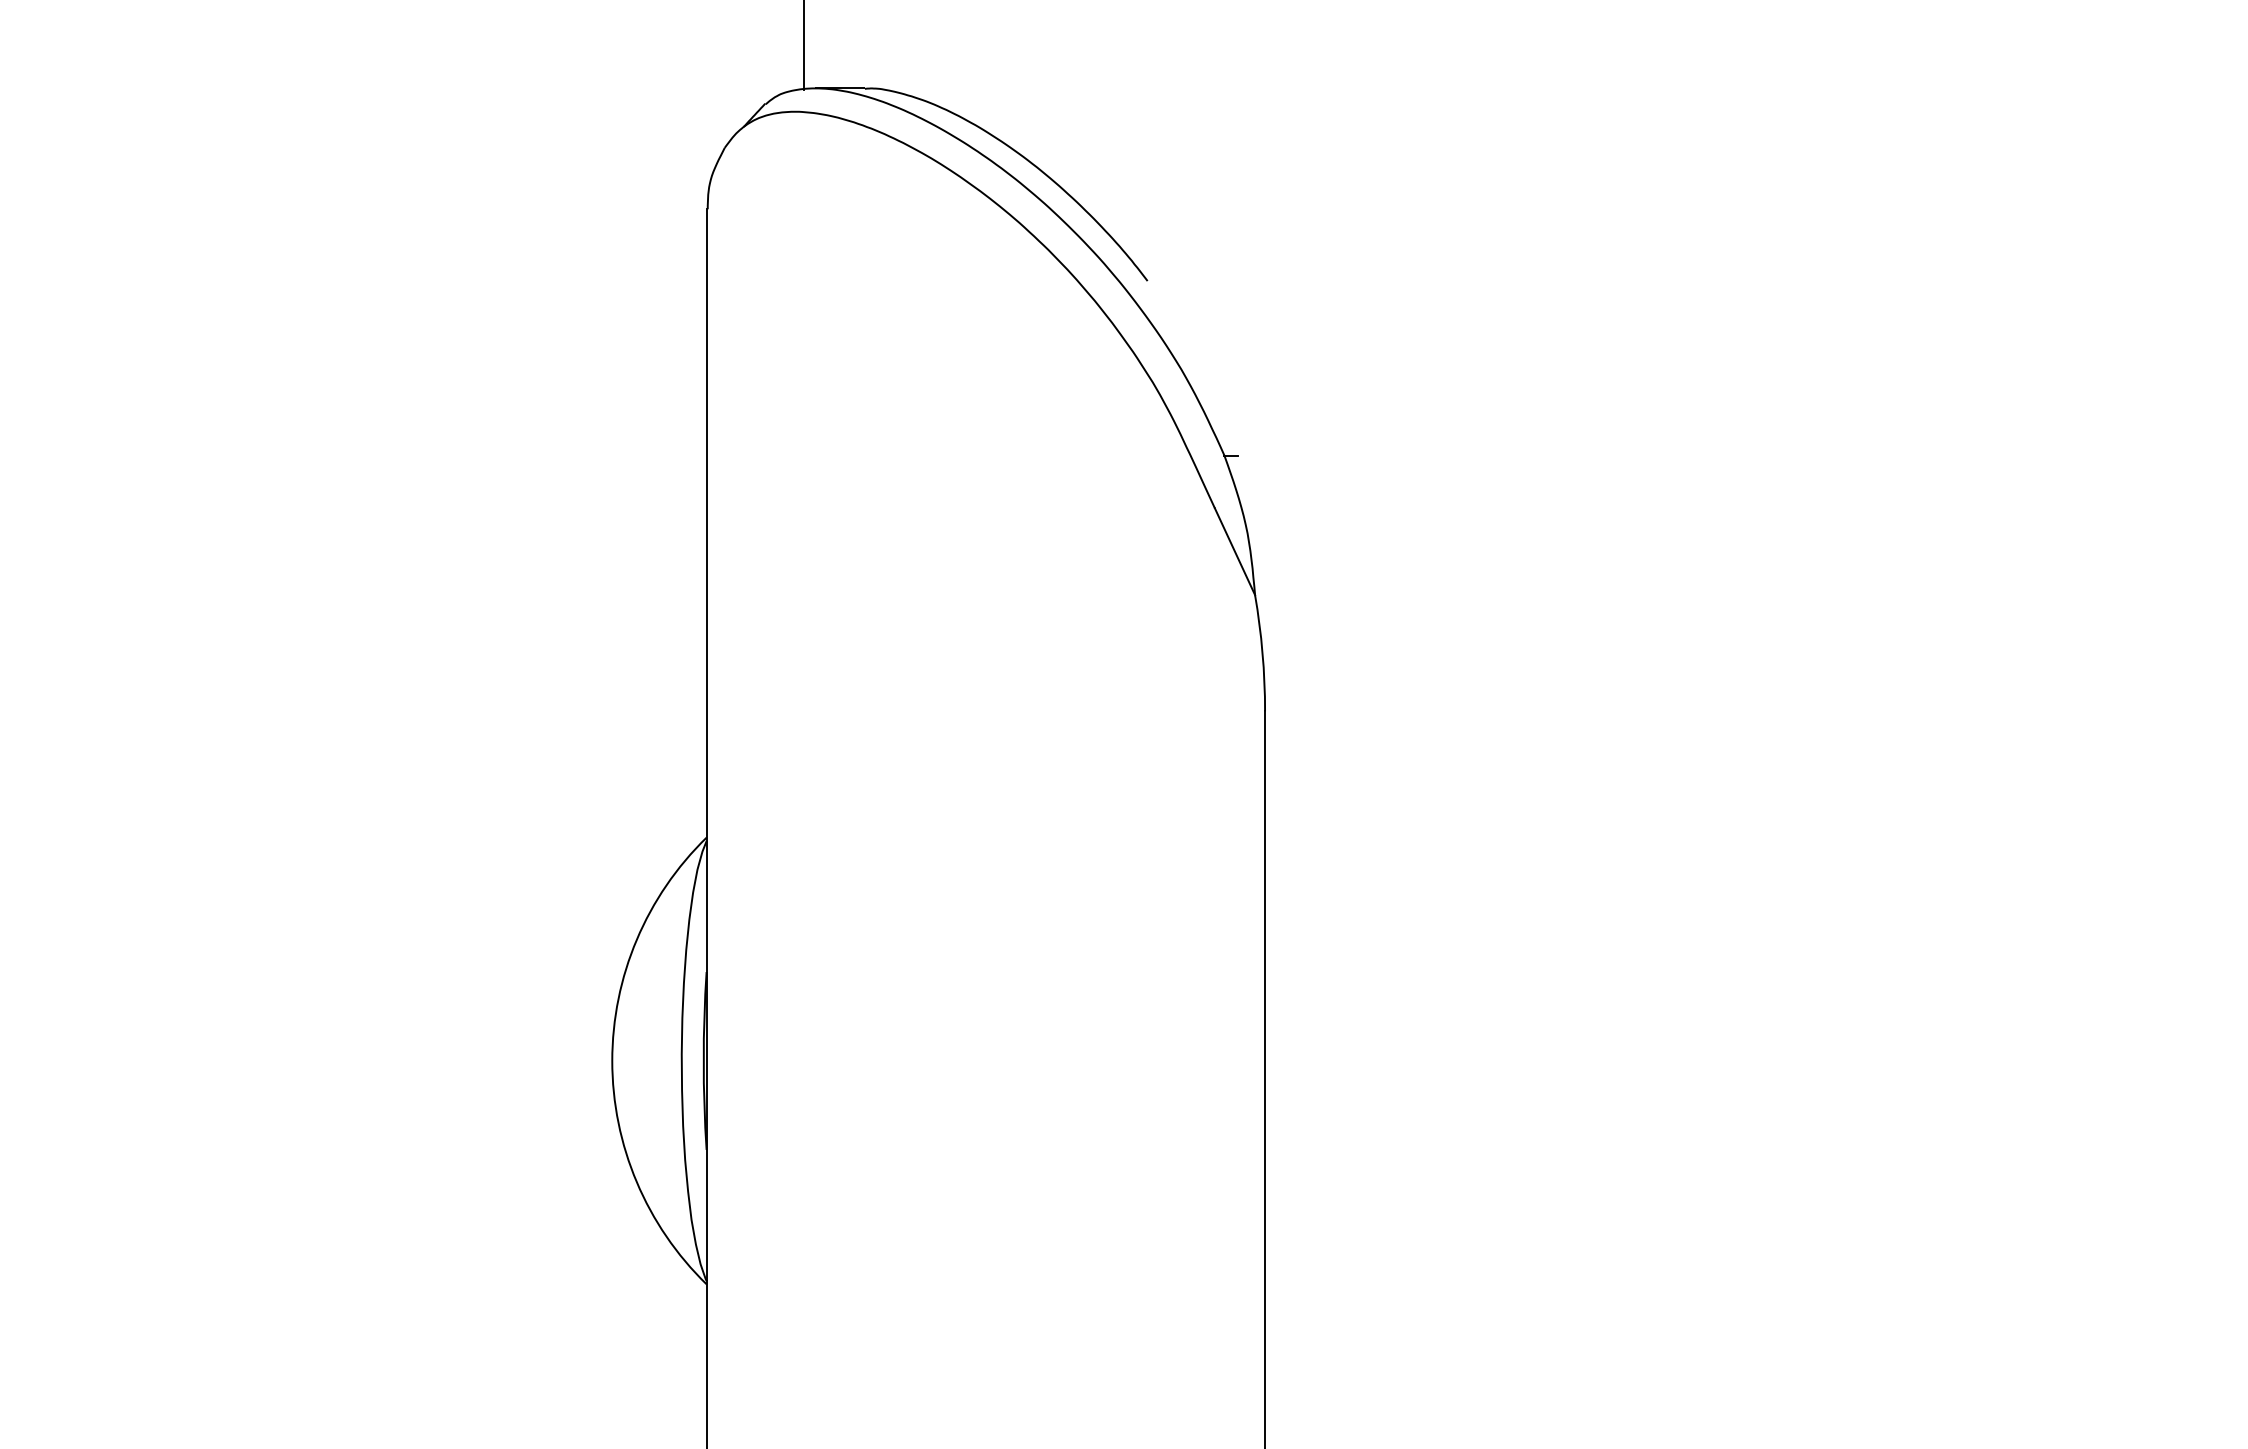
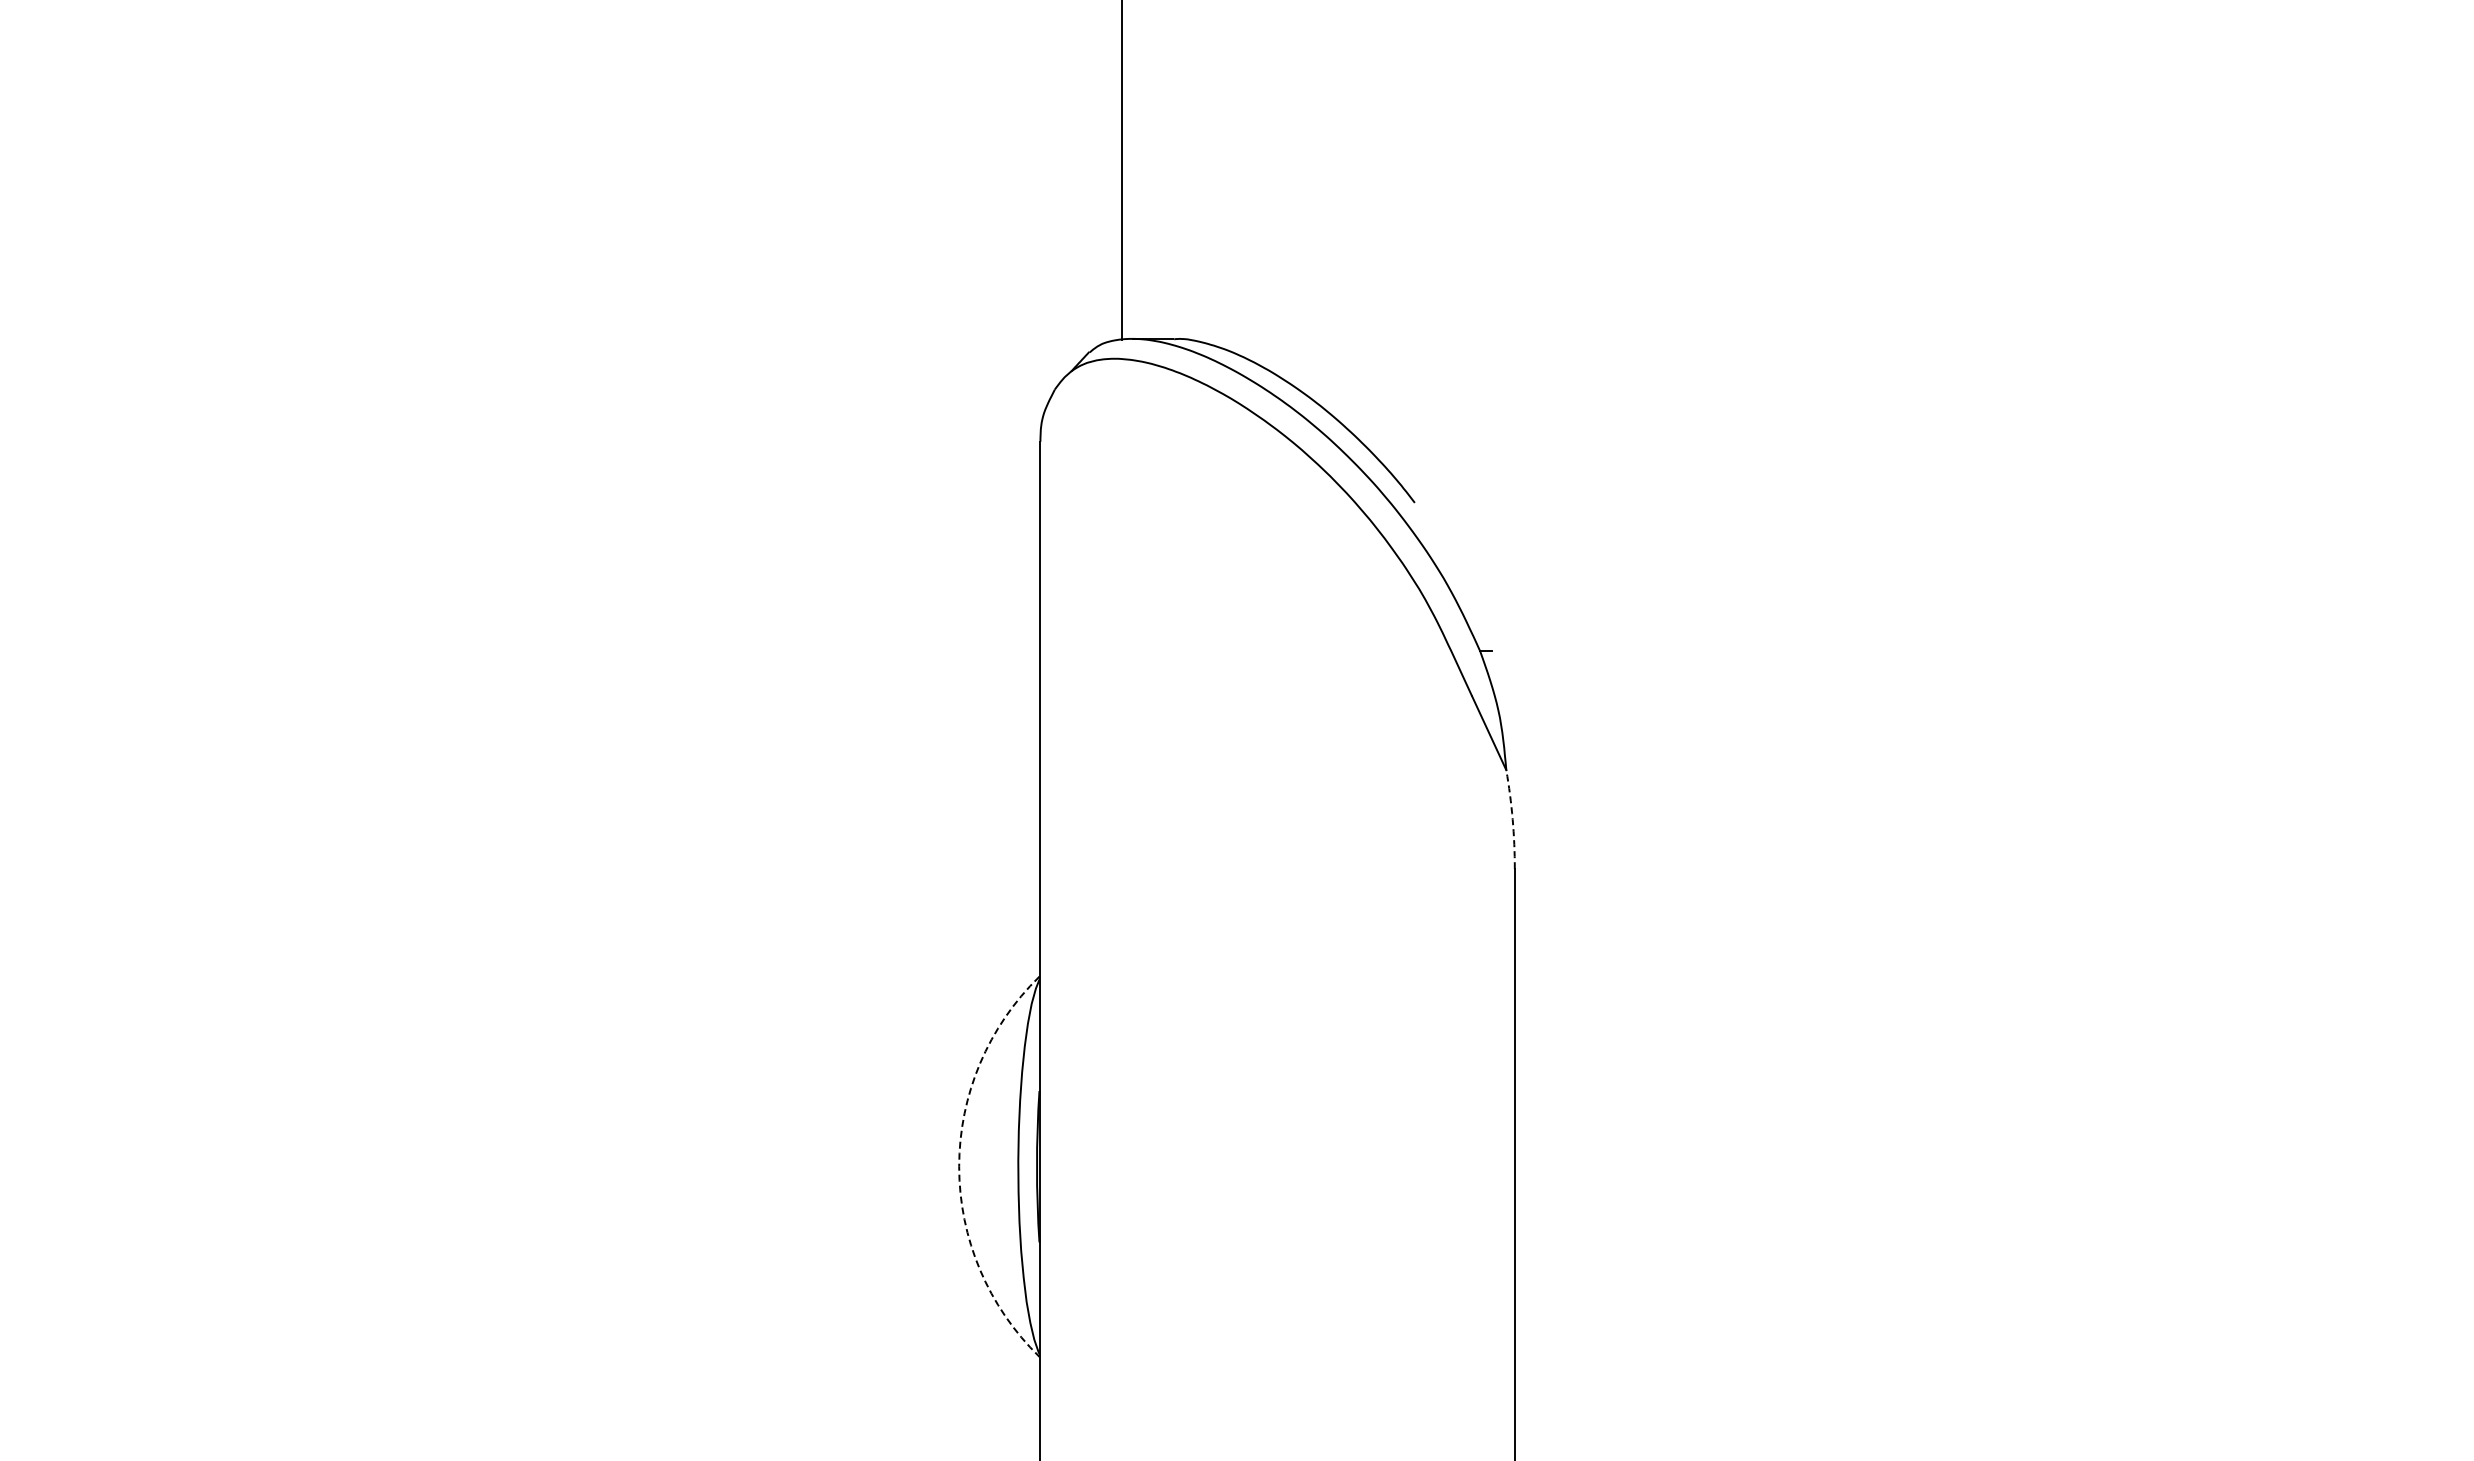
arc: (1262, 653) -> (1512, 819), solid -> dashed
arc: (612, 1060) -> (959, 1166), solid -> dashed

